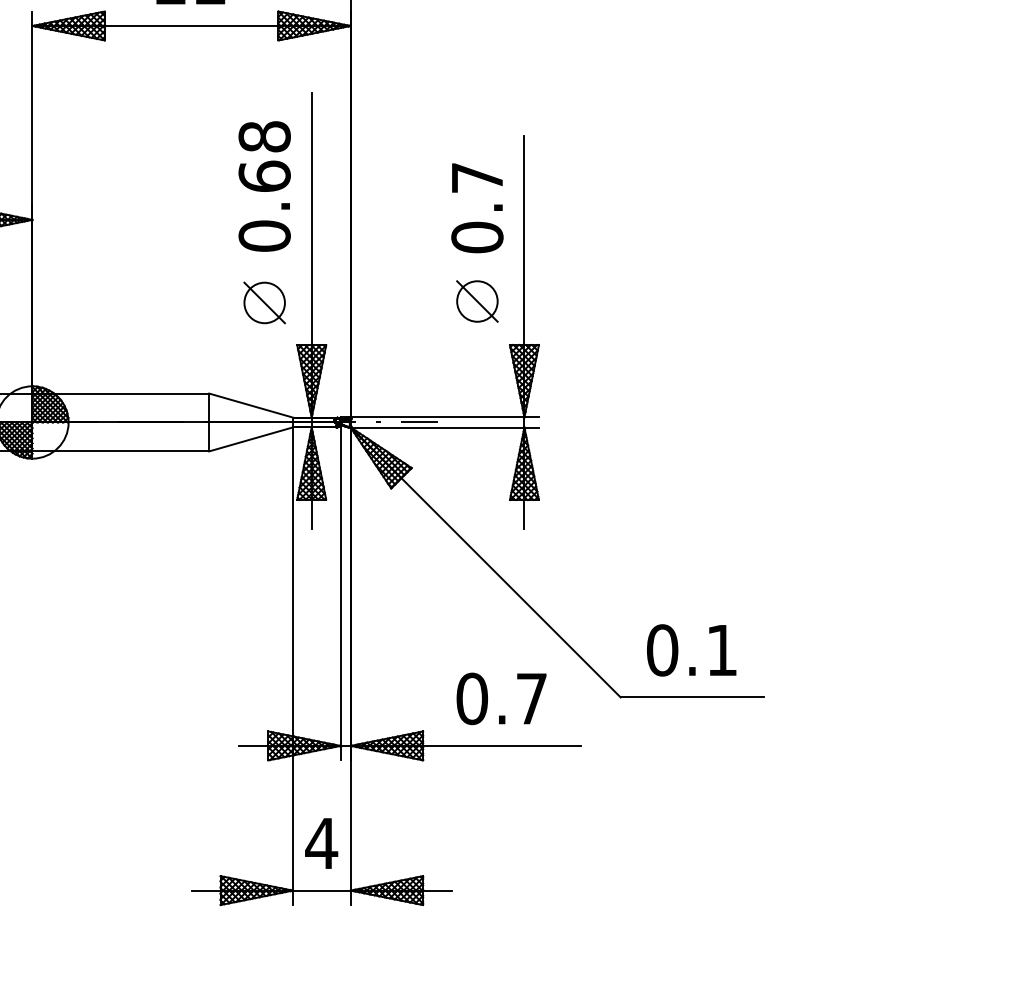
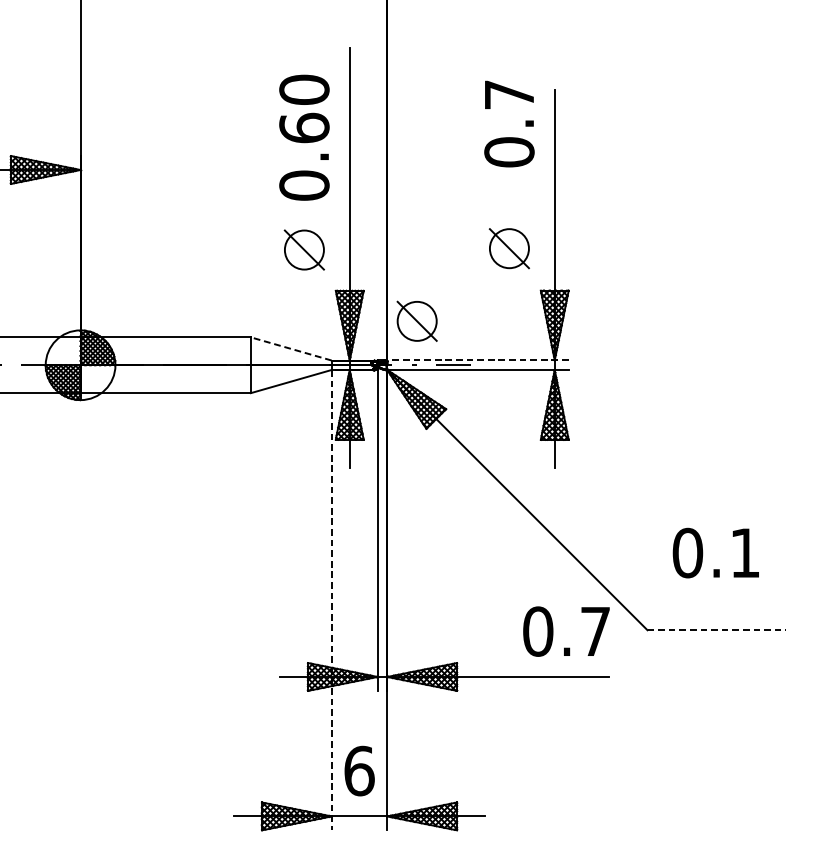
text: (264, 136) -> (304, 89), 0.68 -> 0.60
text: (477, 208) -> (509, 124), moved
part: (381, 376) -> (417, 320), added
line: (251, 405) -> (291, 348), solid -> dashed
line: (444, 417) -> (477, 360), solid -> dashed
text: (691, 650) -> (715, 553), moved
line: (292, 666) -> (331, 600), solid -> dashed
line: (692, 697) -> (716, 630), solid -> dashed
text: (501, 698) -> (566, 631), moved
text: (321, 843) -> (359, 771), 4 -> 6

